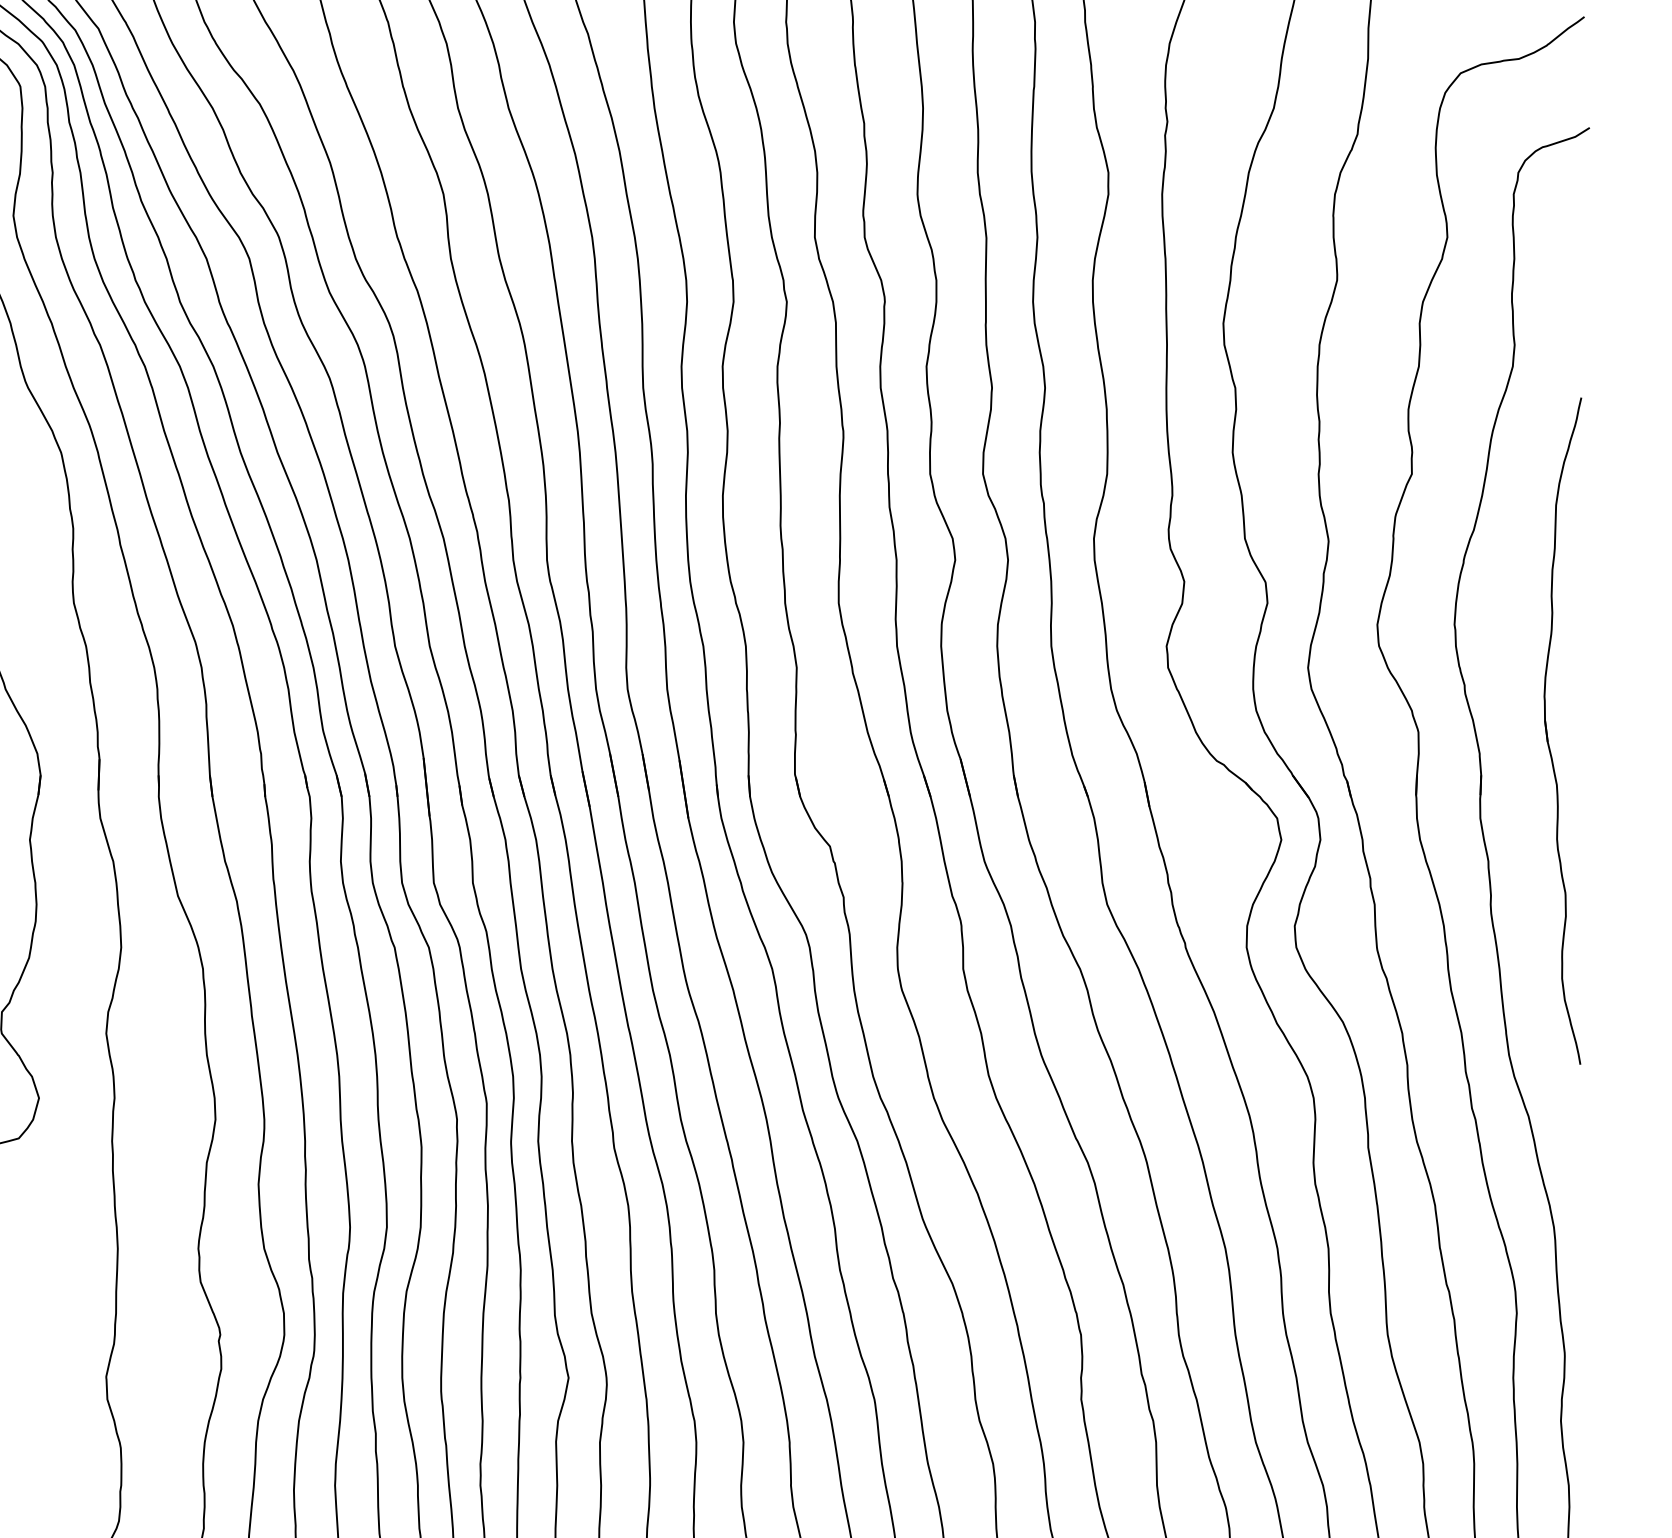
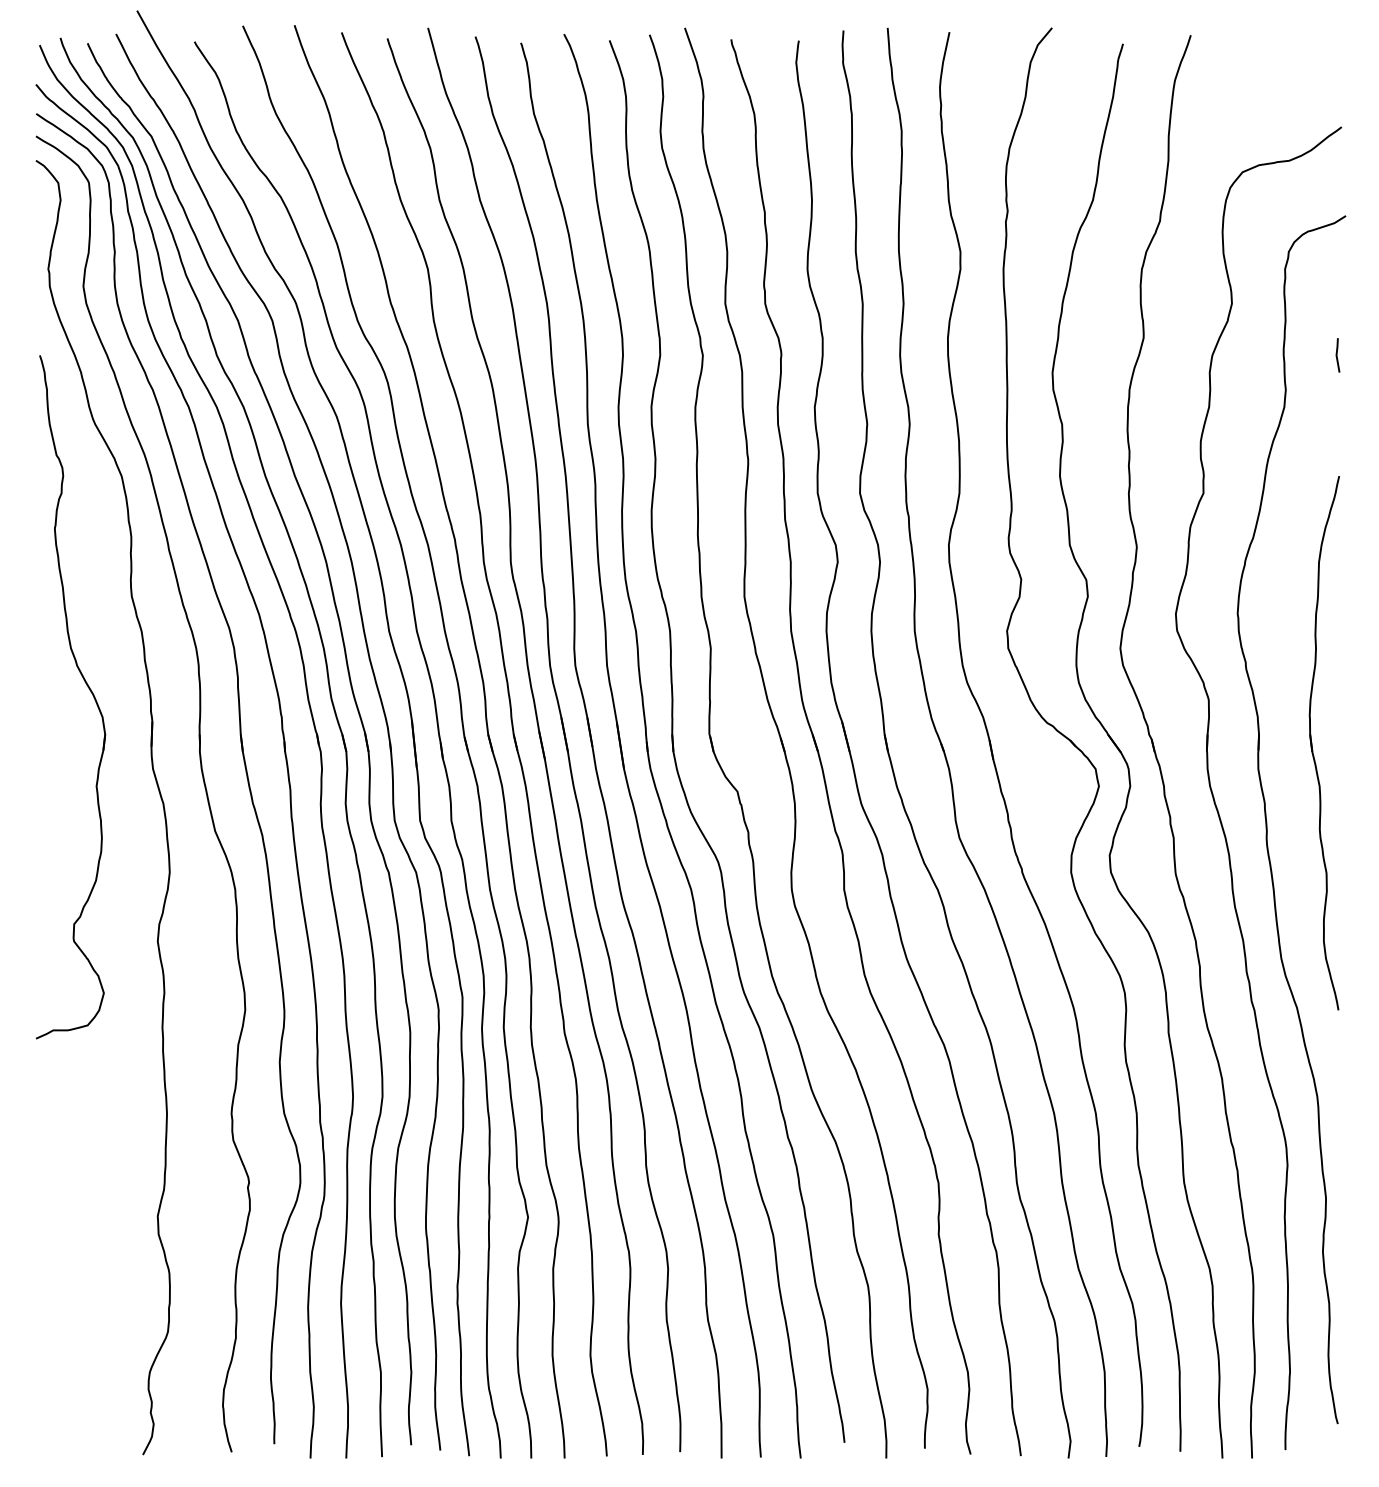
line: (1579, 302) -> (1337, 355), added
part: (1547, 731) -> (1312, 743), moved

